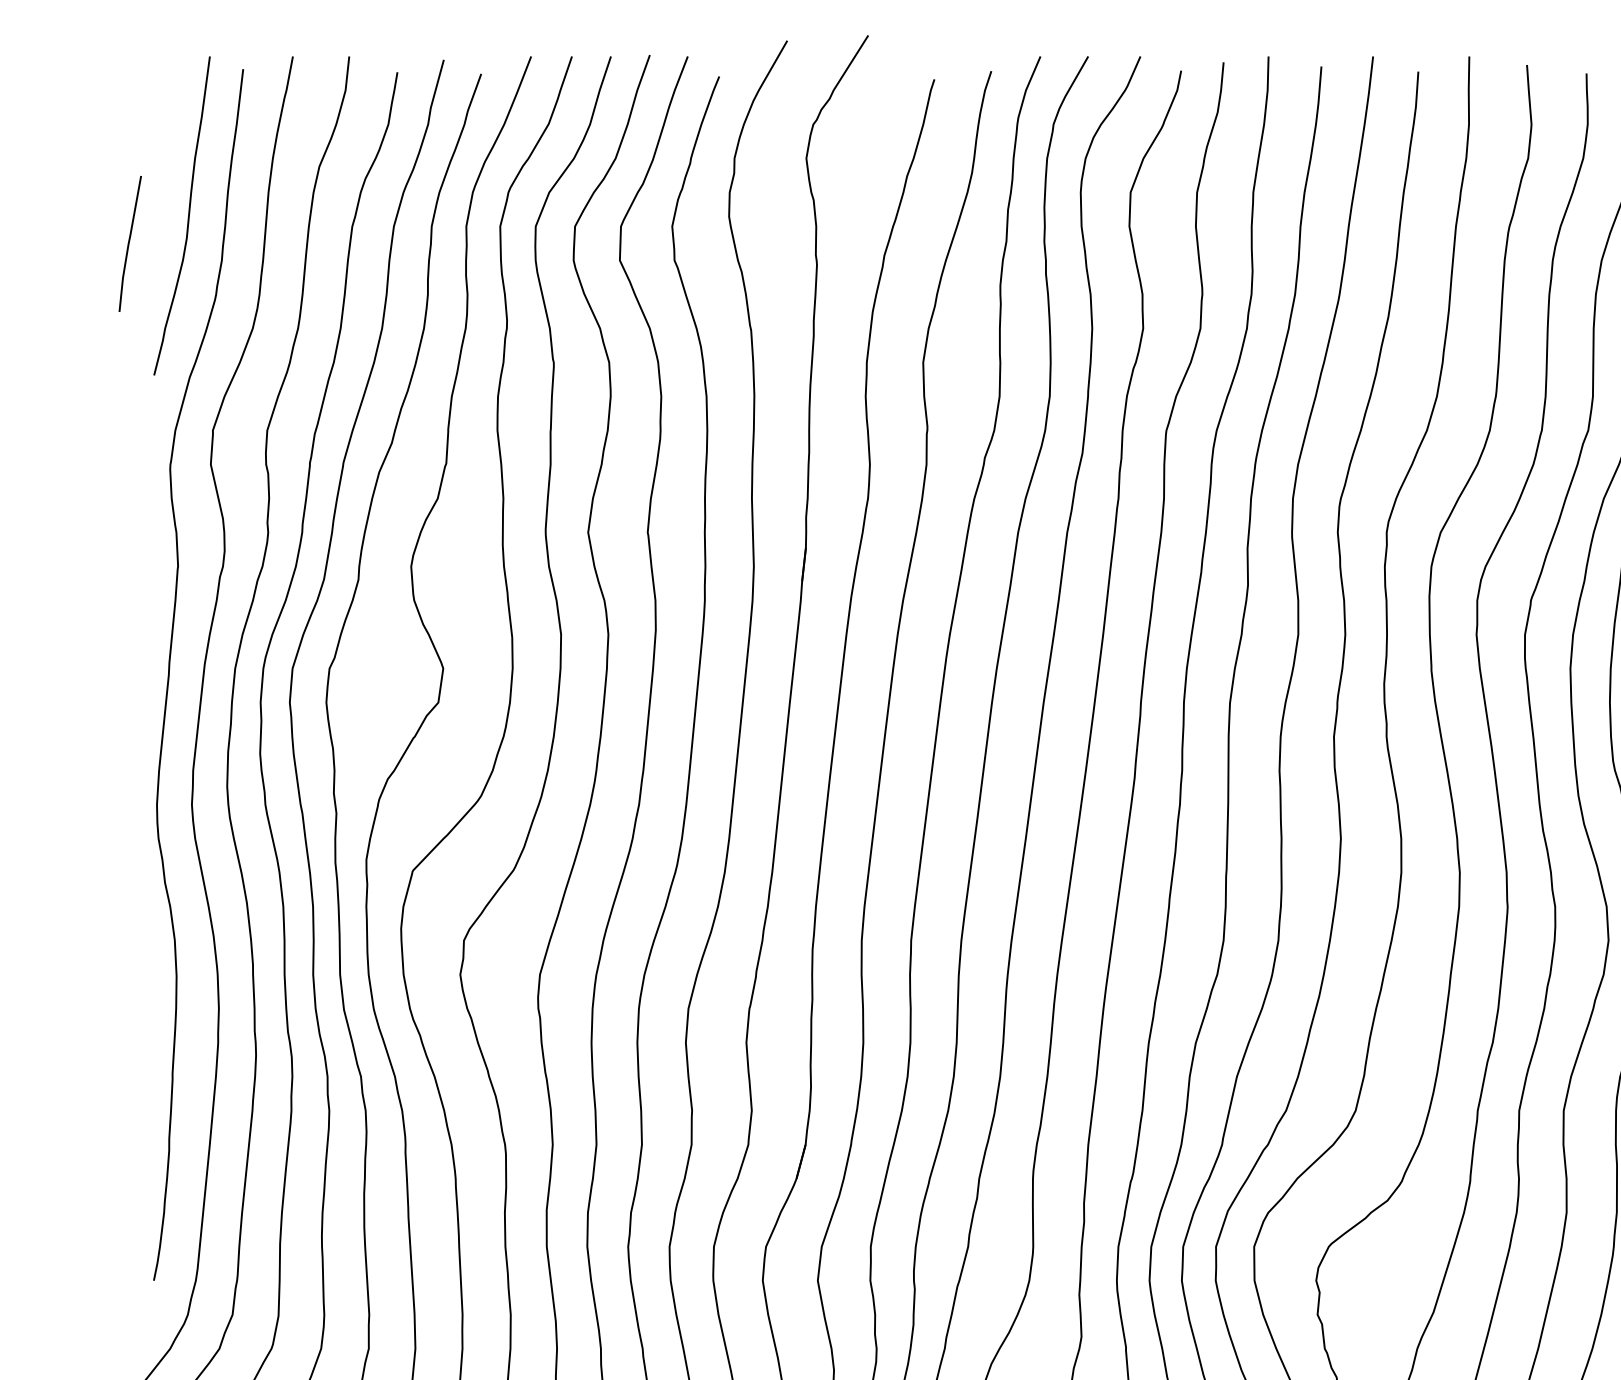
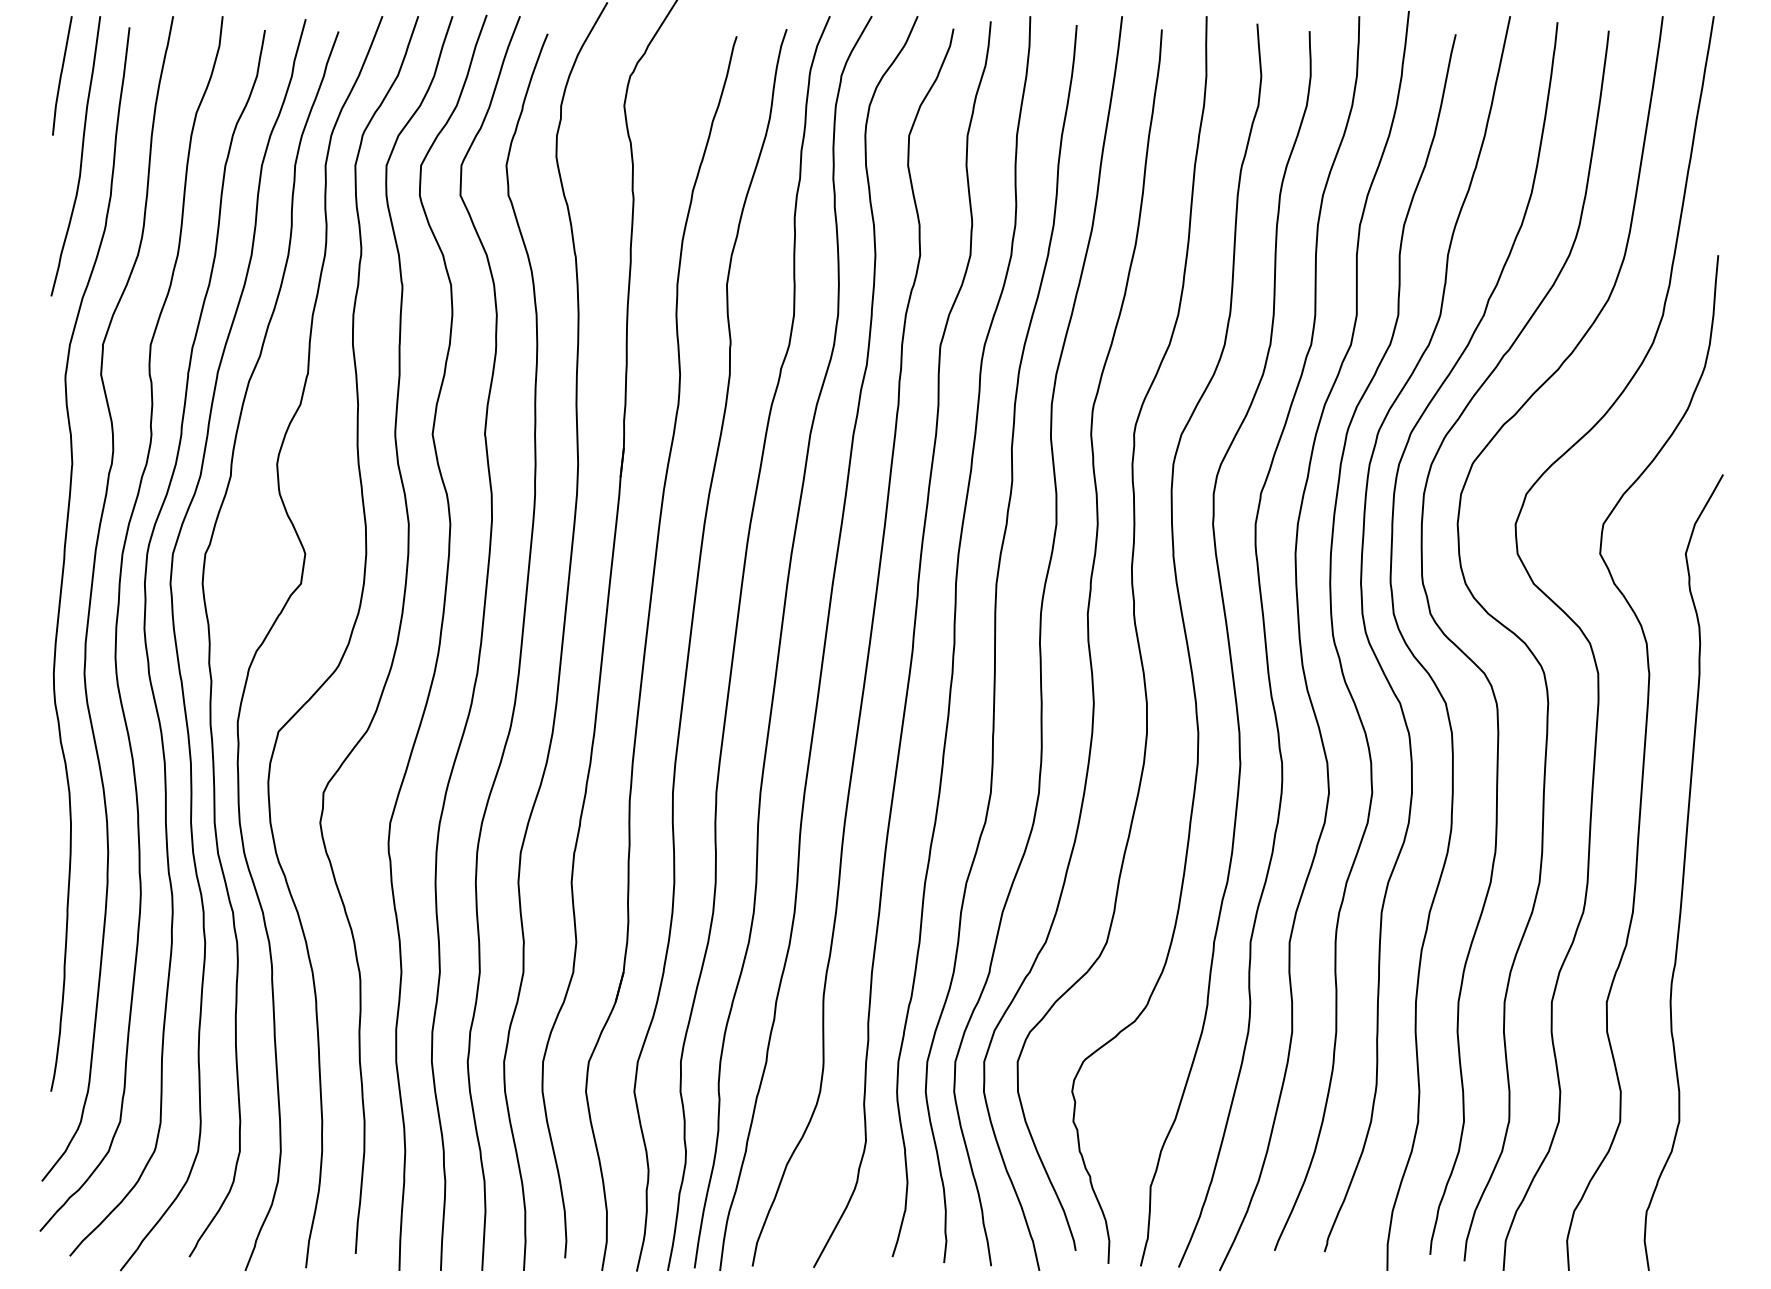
line: (130, 242) -> (62, 74), moved

